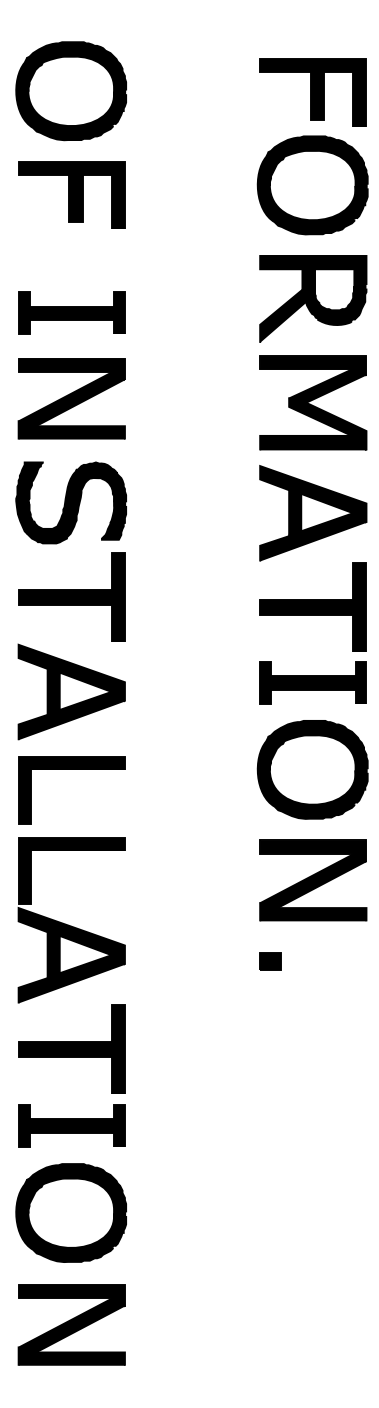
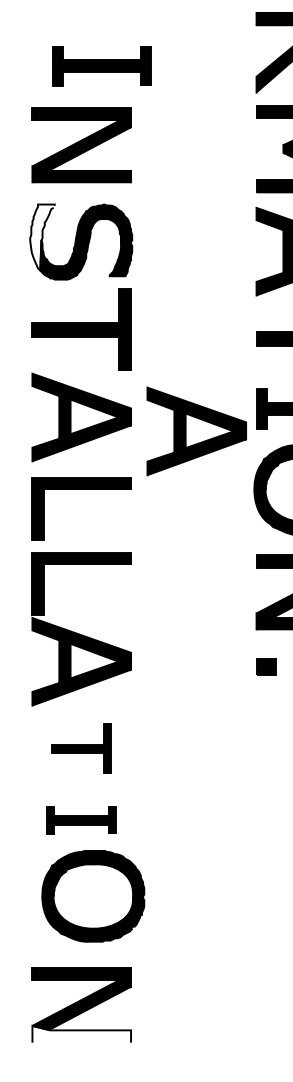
part: (71, 312) -> (101, 65), moved
fill: (29, 497) -> (42, 237), removed
part: (195, 706) -> (196, 430), added
part: (71, 1048) -> (81, 748), size x0.6
part: (71, 1125) -> (81, 819), size x0.7
part: (70, 1212) -> (92, 895), moved
fill: (71, 1356) -> (81, 1034), removed

